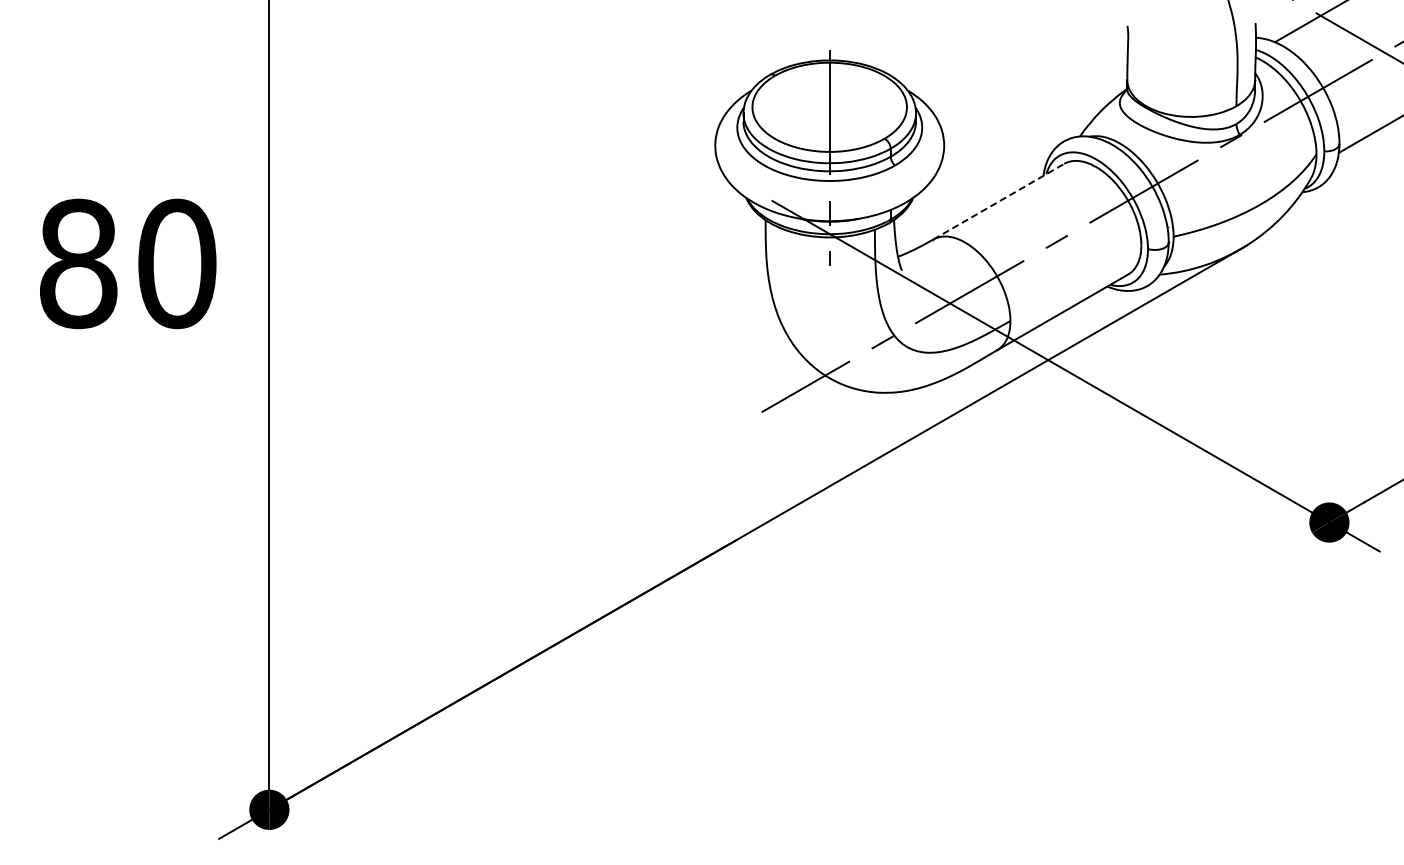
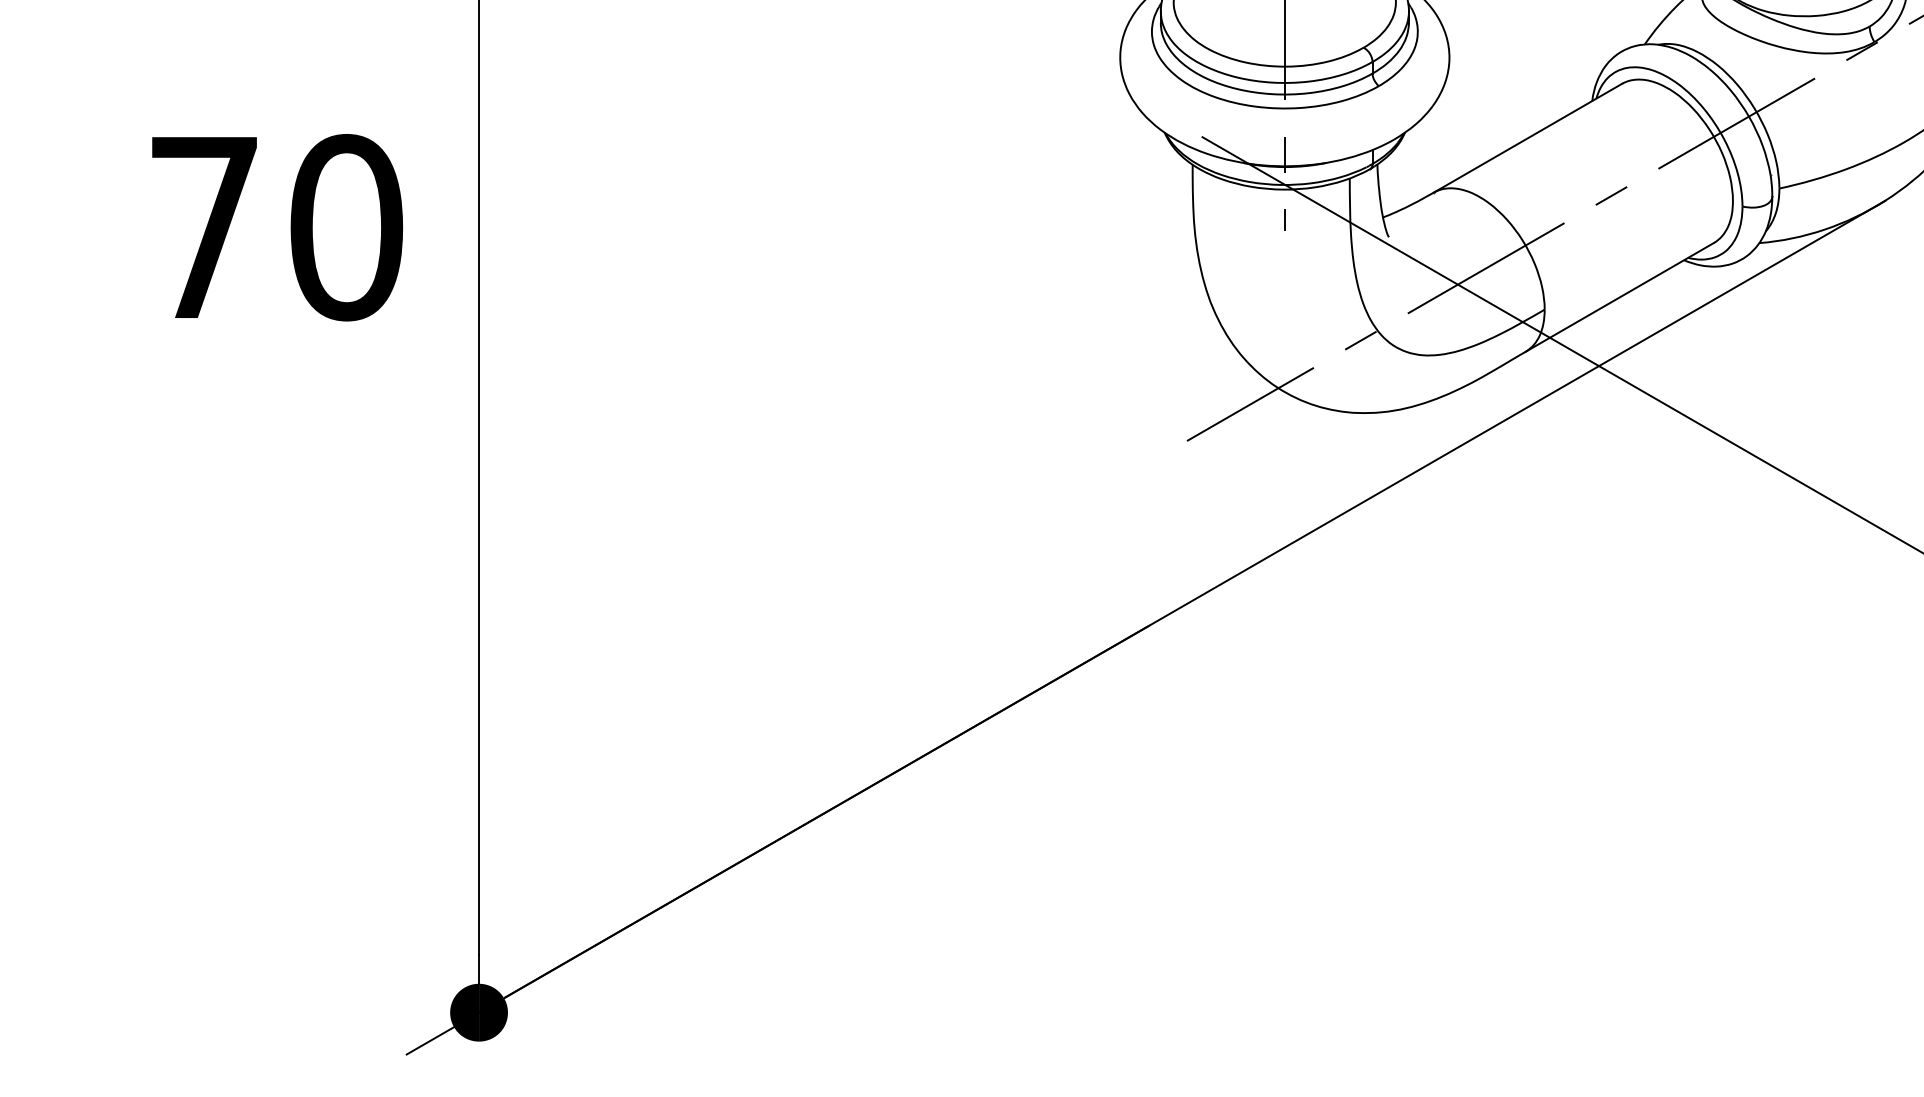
line: (998, 201) -> (1527, 137), dashed -> solid
text: (78, 263) -> (204, 227), 80 -> 70

